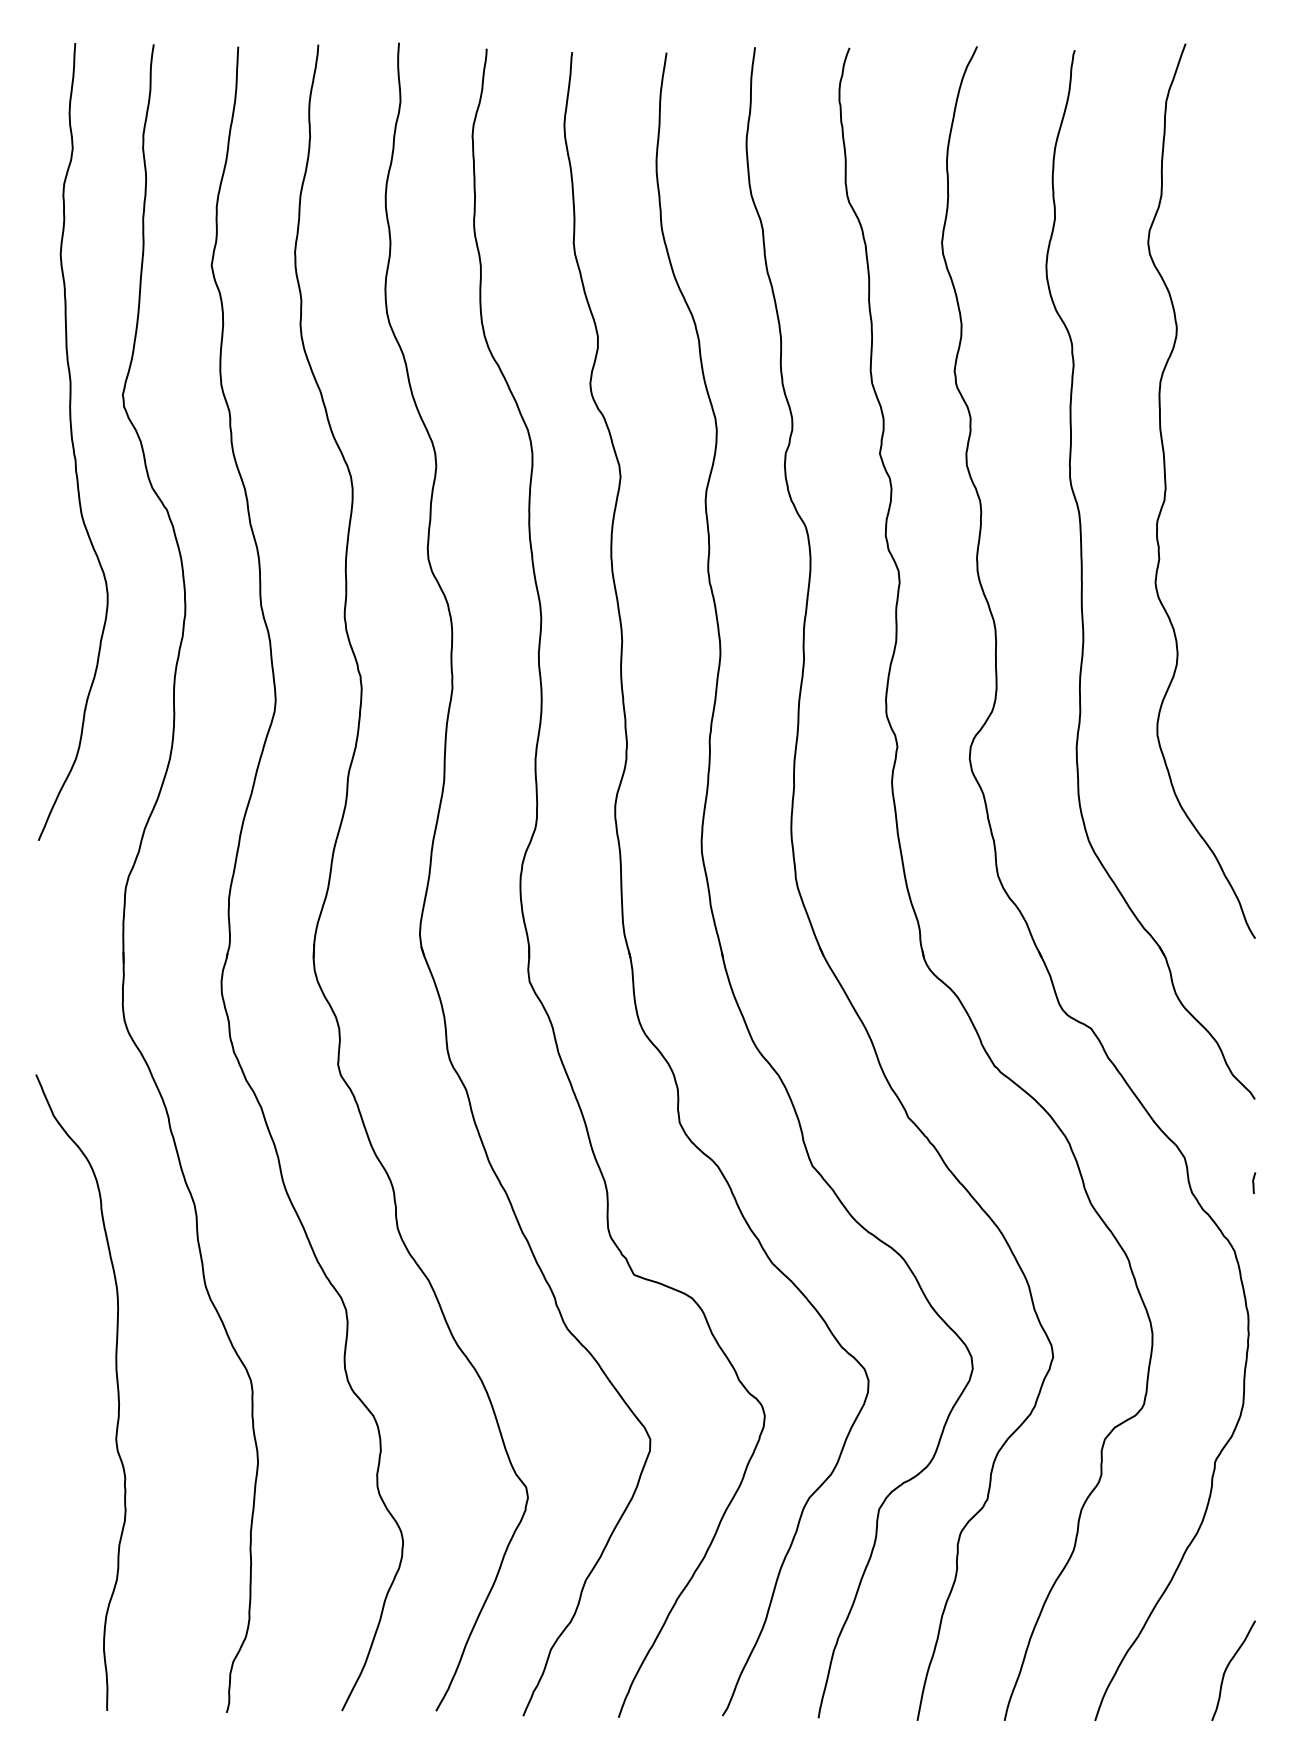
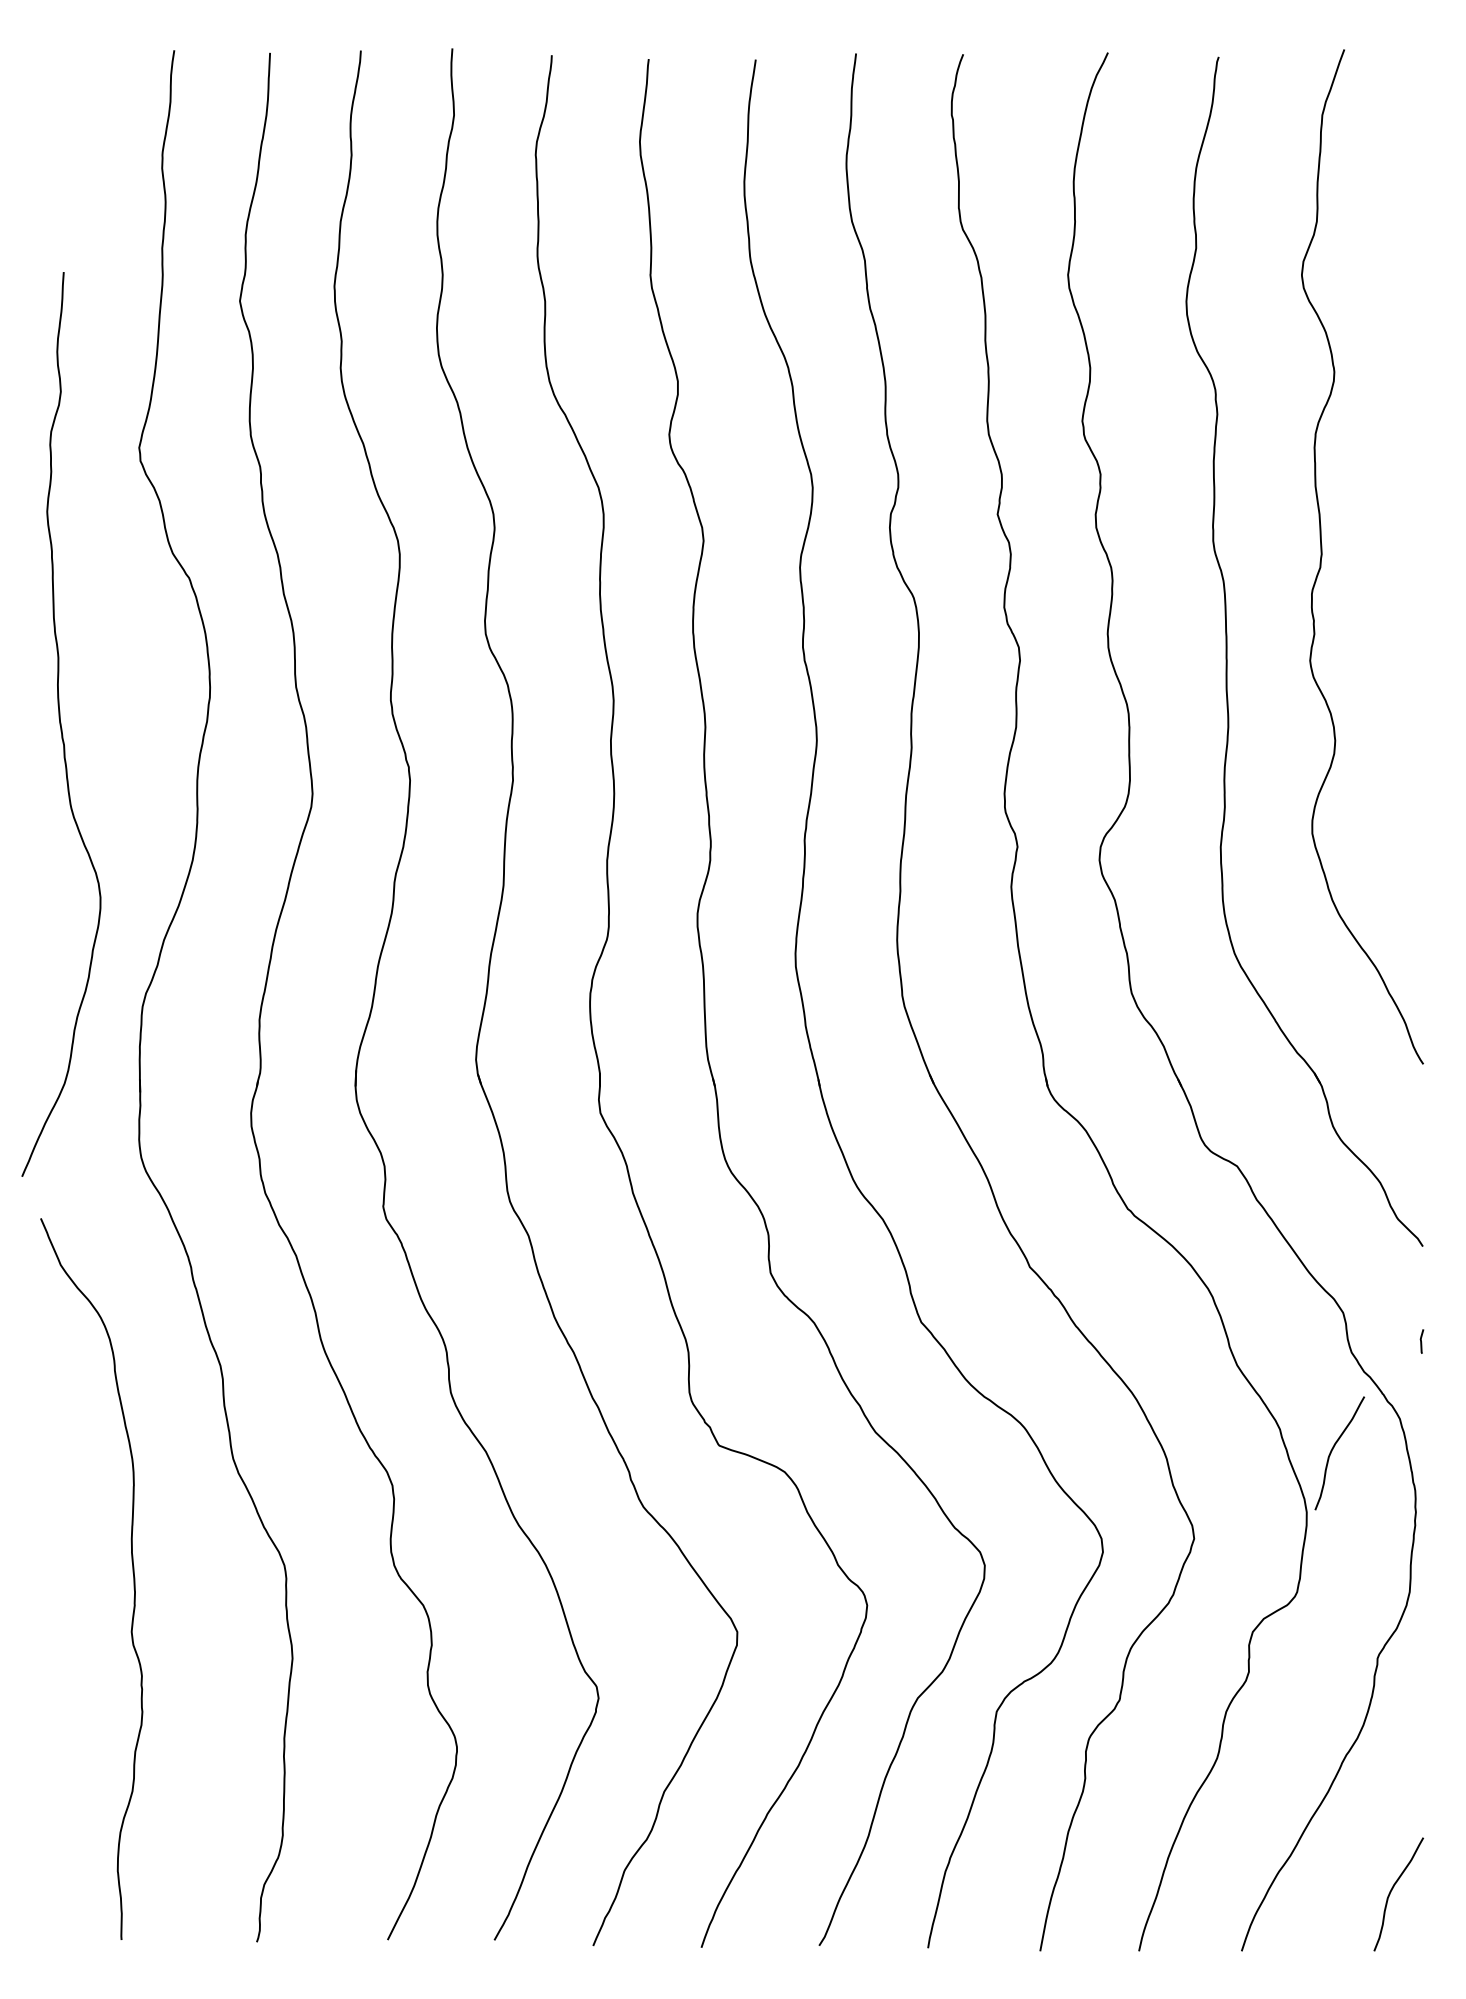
curve: (72, 441) -> (60, 723), moved
curve: (1175, 1279) -> (1332, 1450), added

